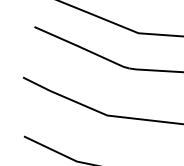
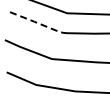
line: (83, 47) -> (37, 22), solid -> dashed

